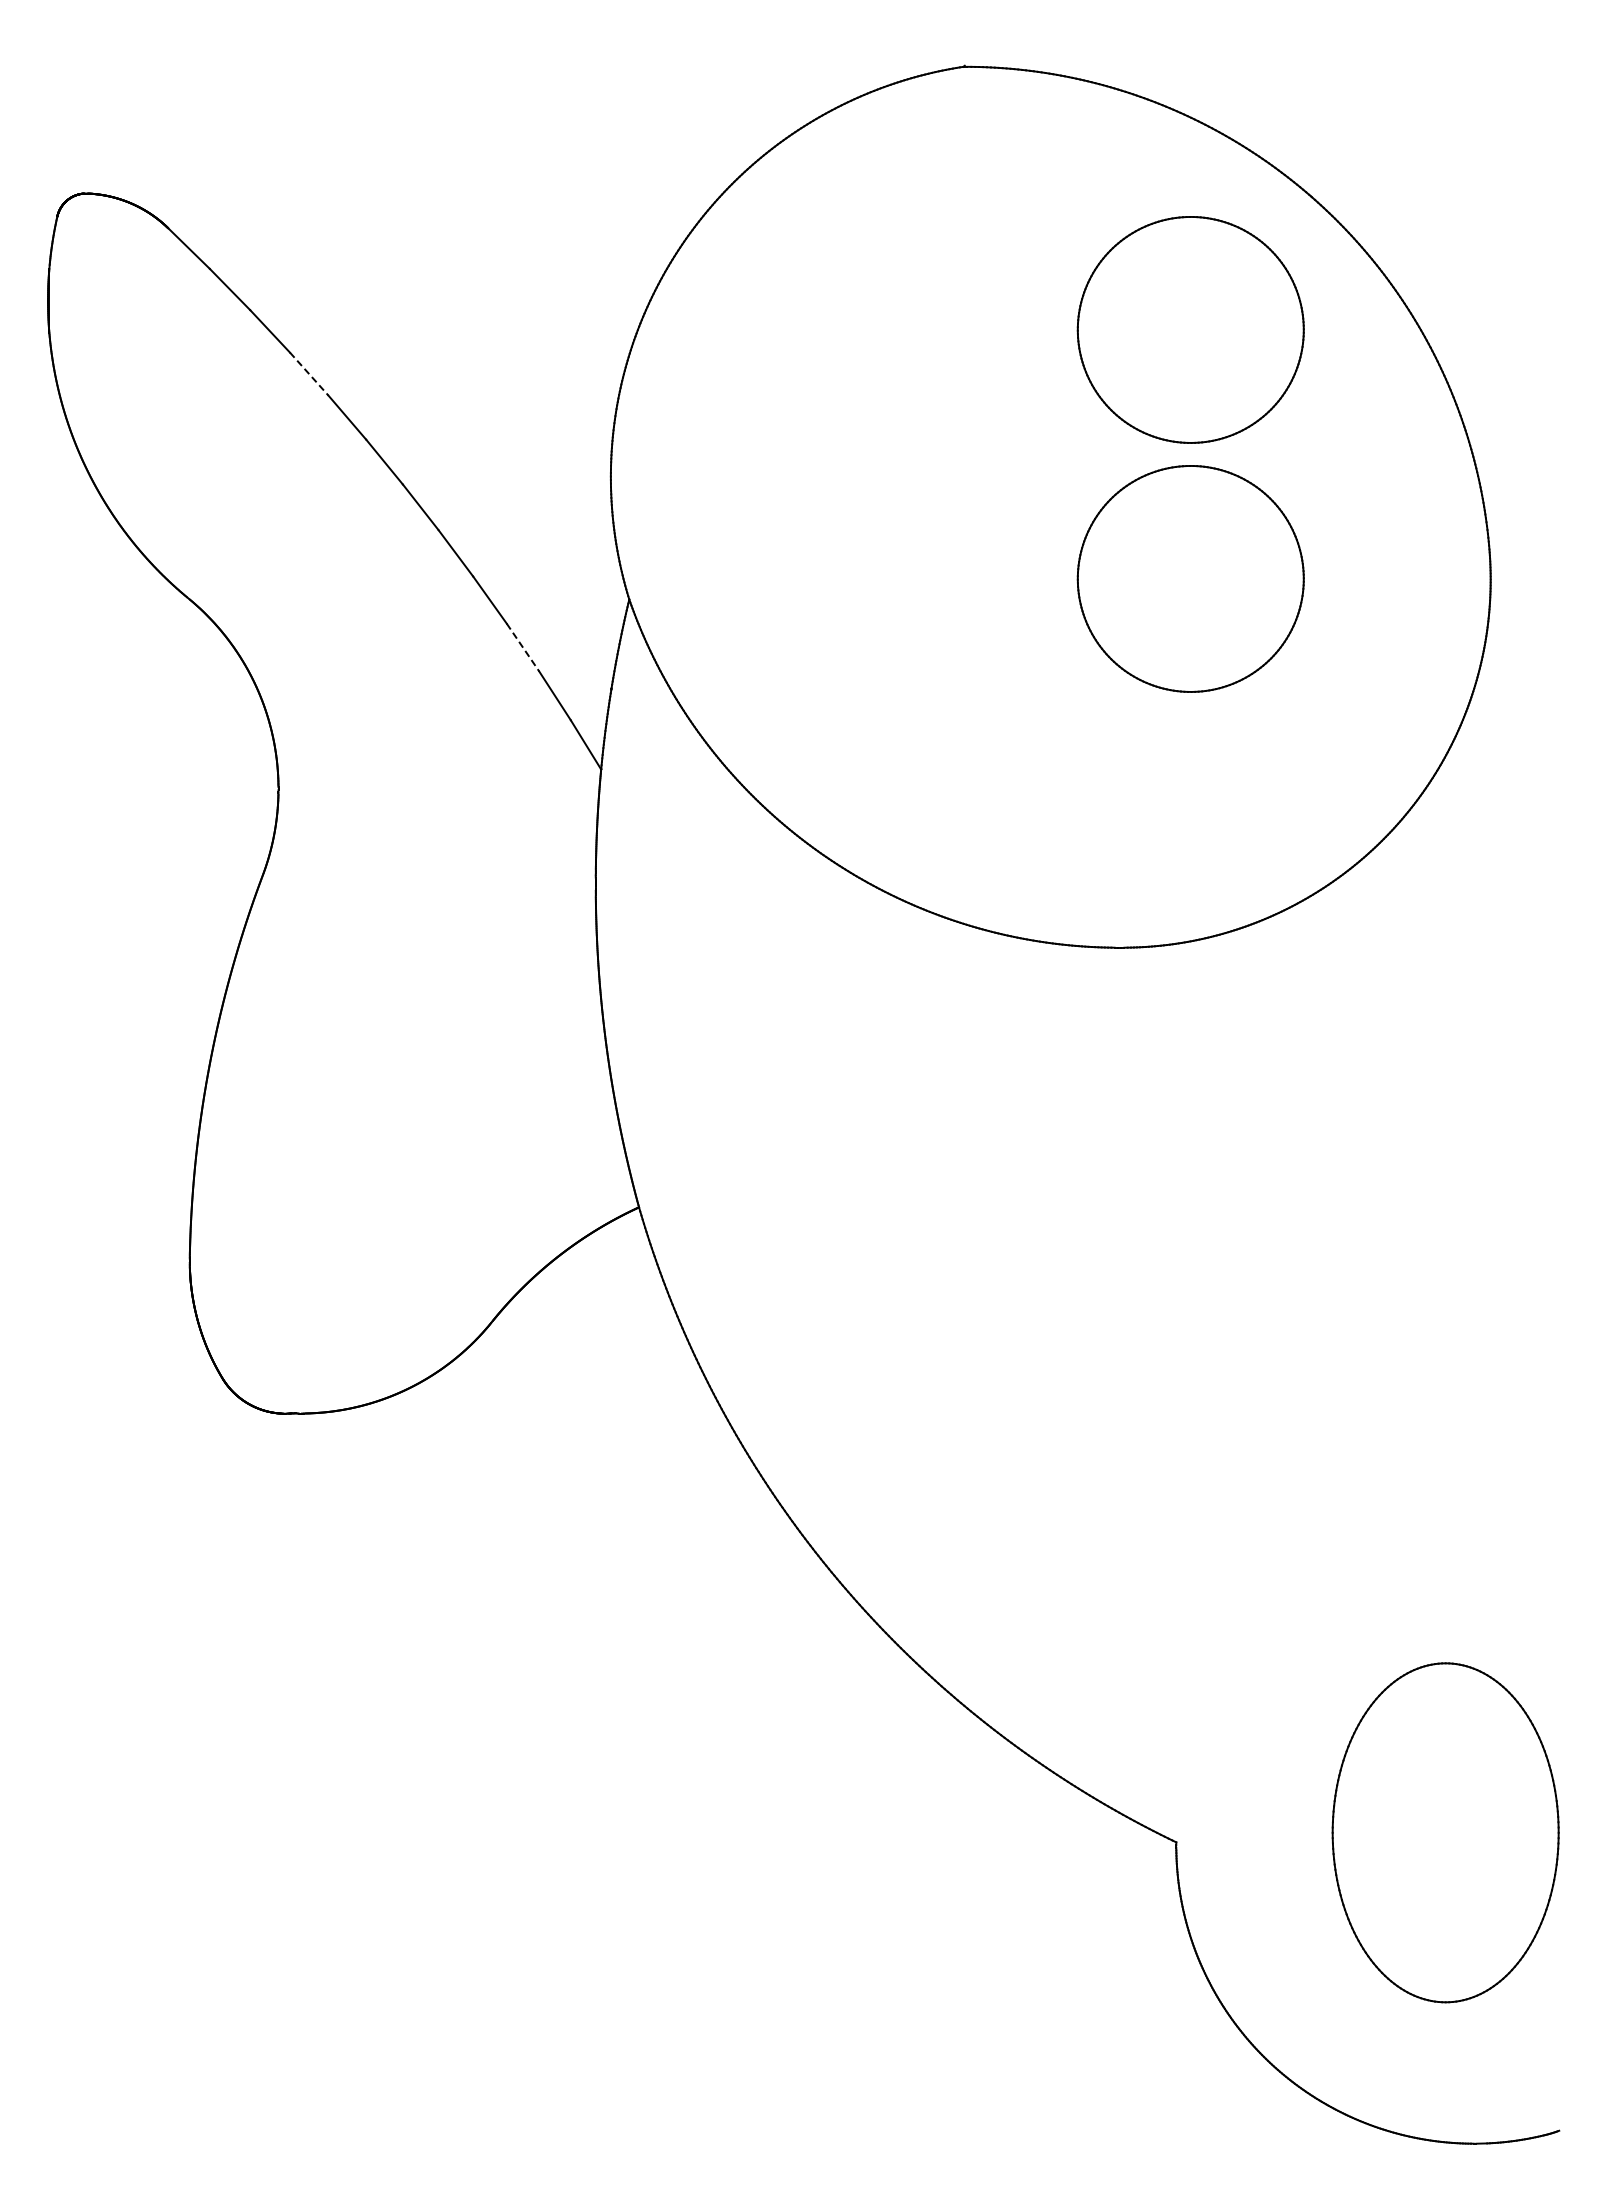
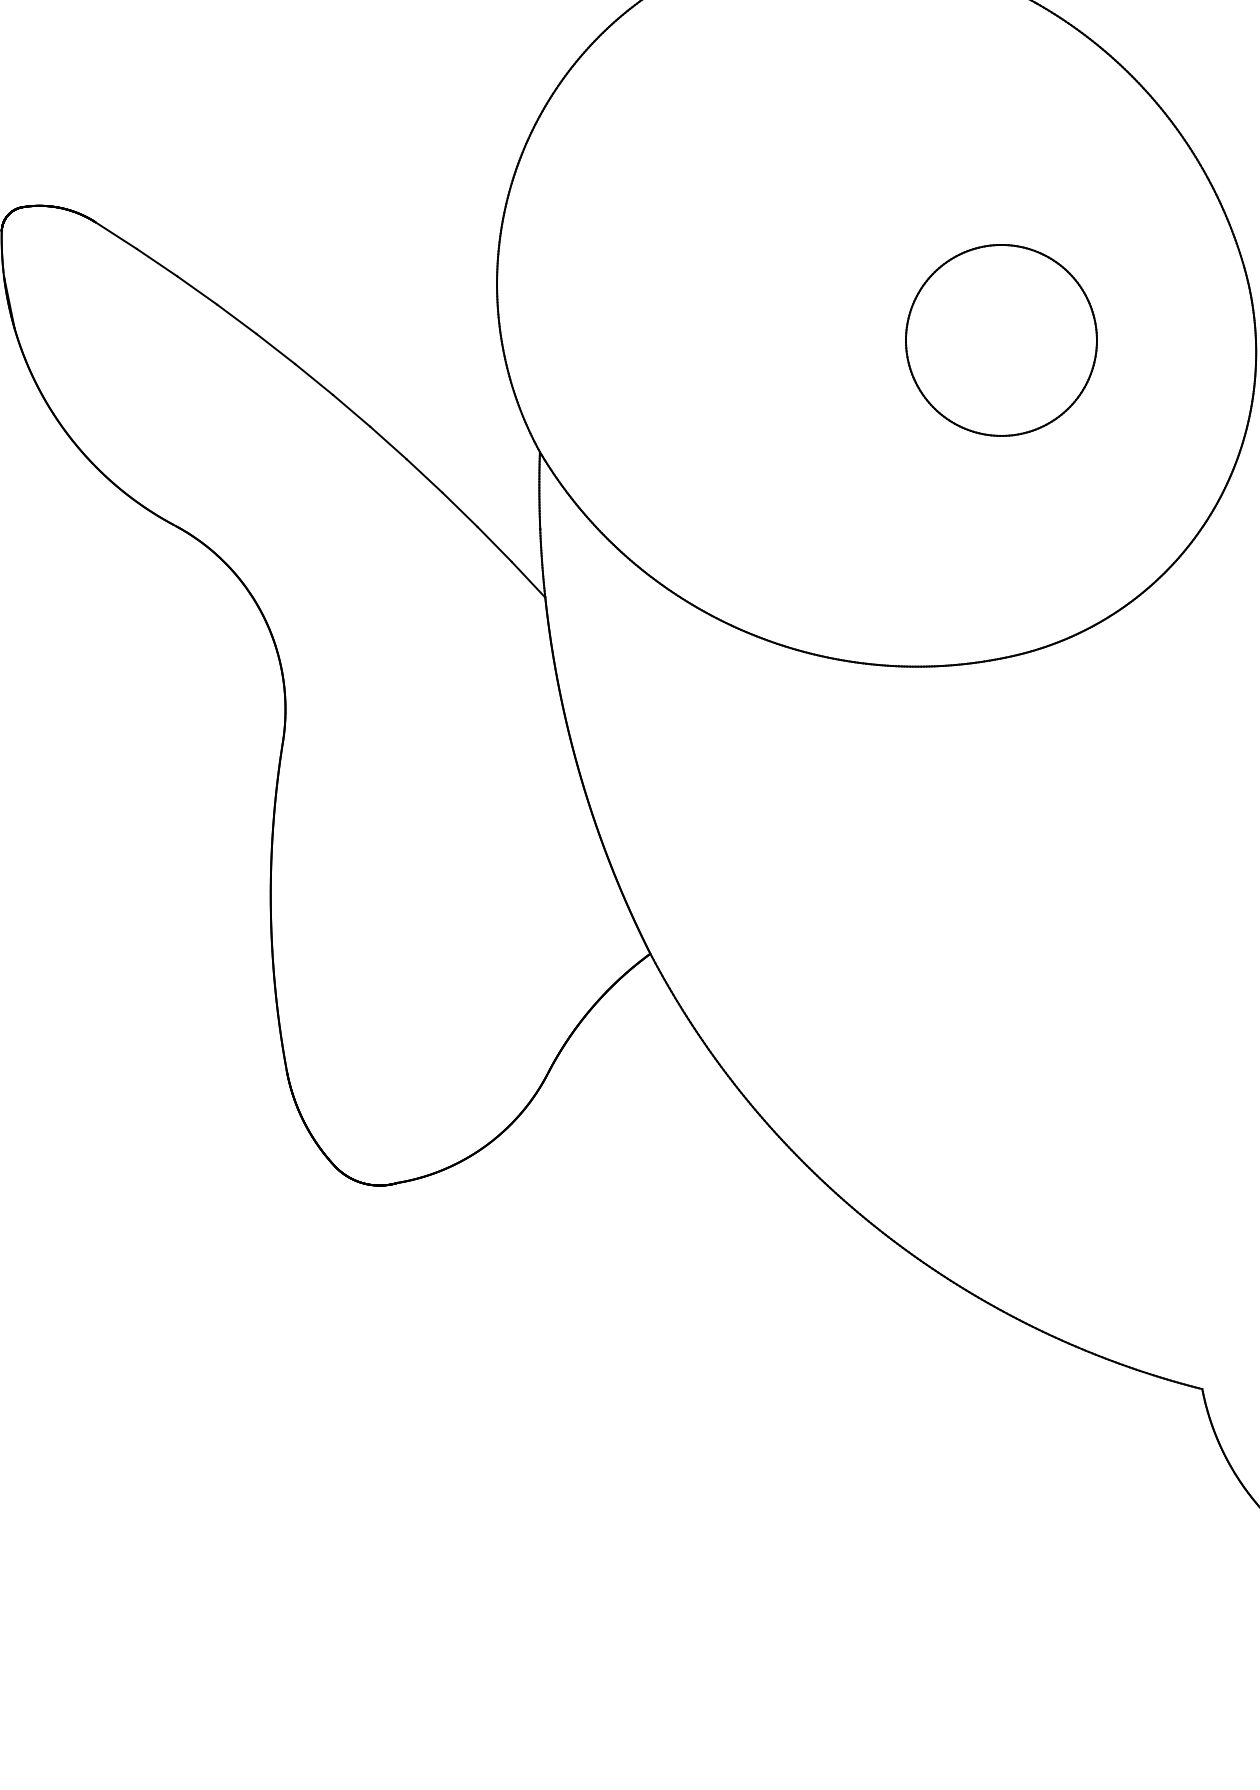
part: (1190, 329) -> (959, 133), removed
line: (309, 374) -> (237, 319), dashed -> solid
line: (523, 647) -> (460, 509), dashed -> solid

